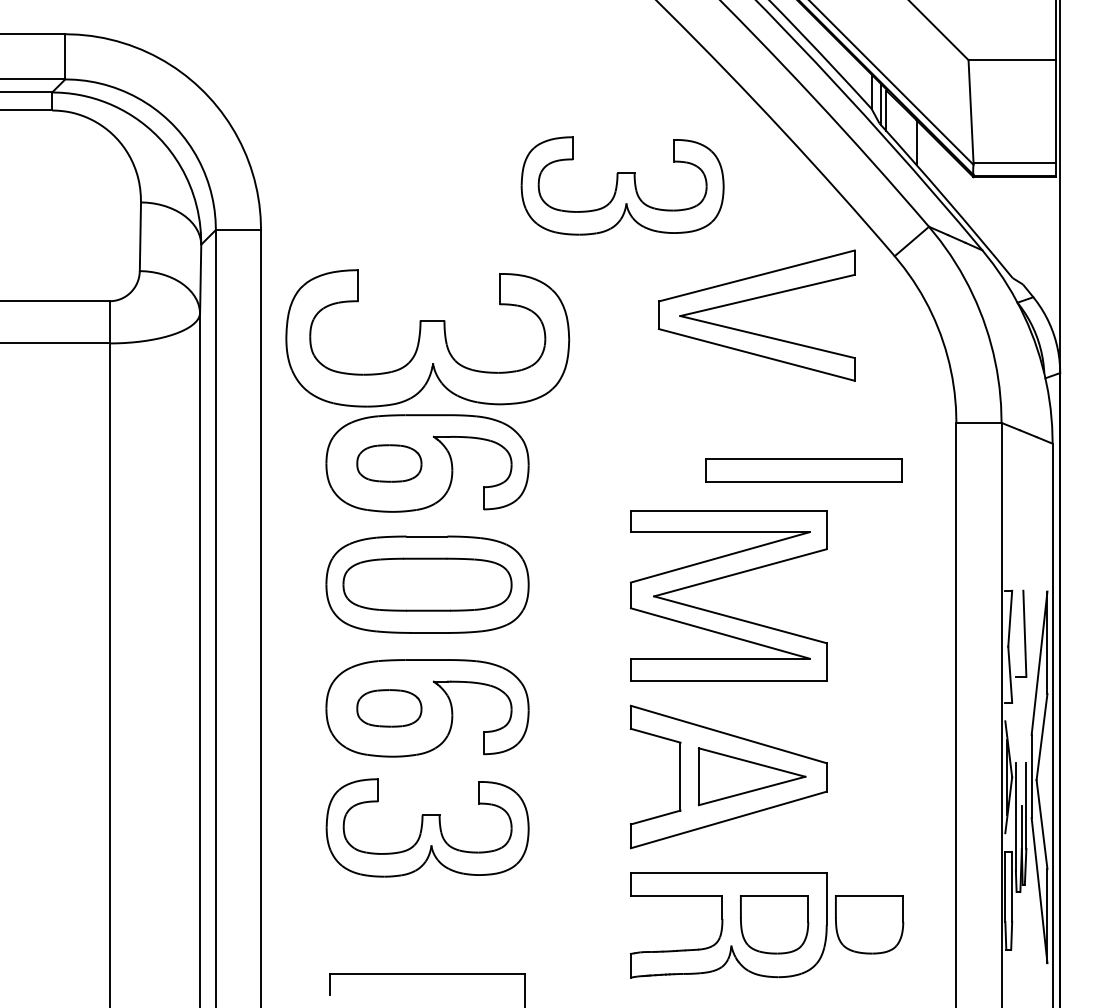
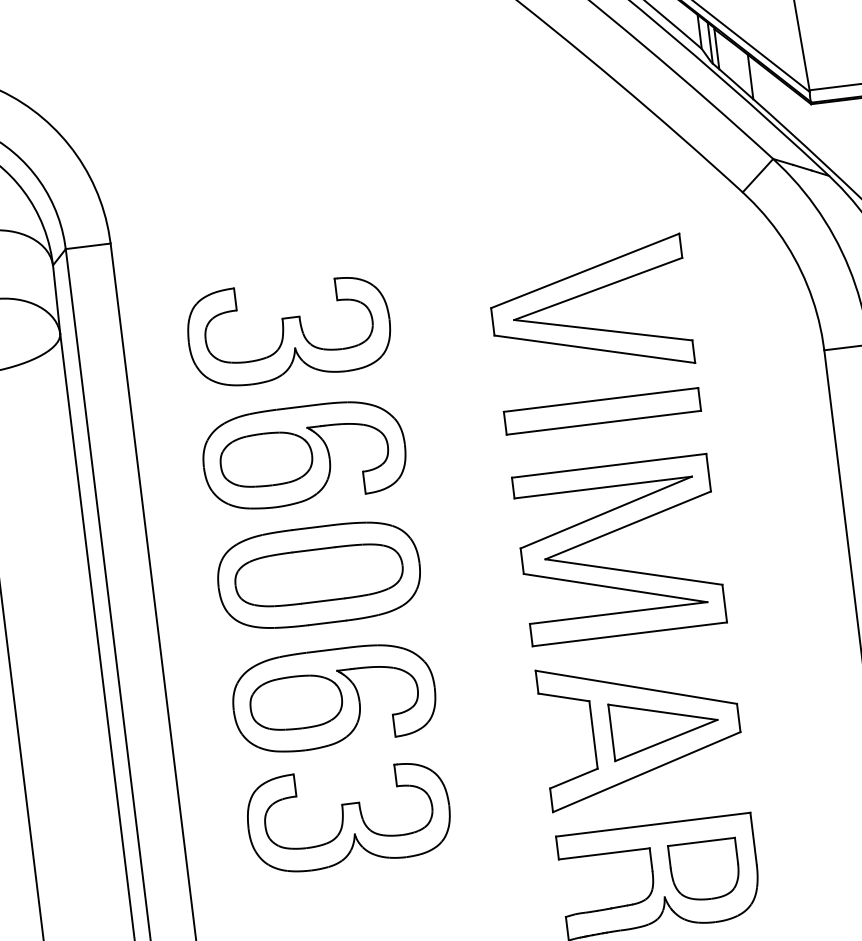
part: (622, 185) -> (463, 155), removed
part: (751, 300) -> (582, 295), moved
part: (427, 337) -> (288, 329), size x0.71
part: (389, 463) -> (266, 459), size x1.43
part: (803, 470) -> (602, 411), moved
part: (389, 708) -> (296, 702), size x1.43
part: (869, 924) -> (799, 858), removed

